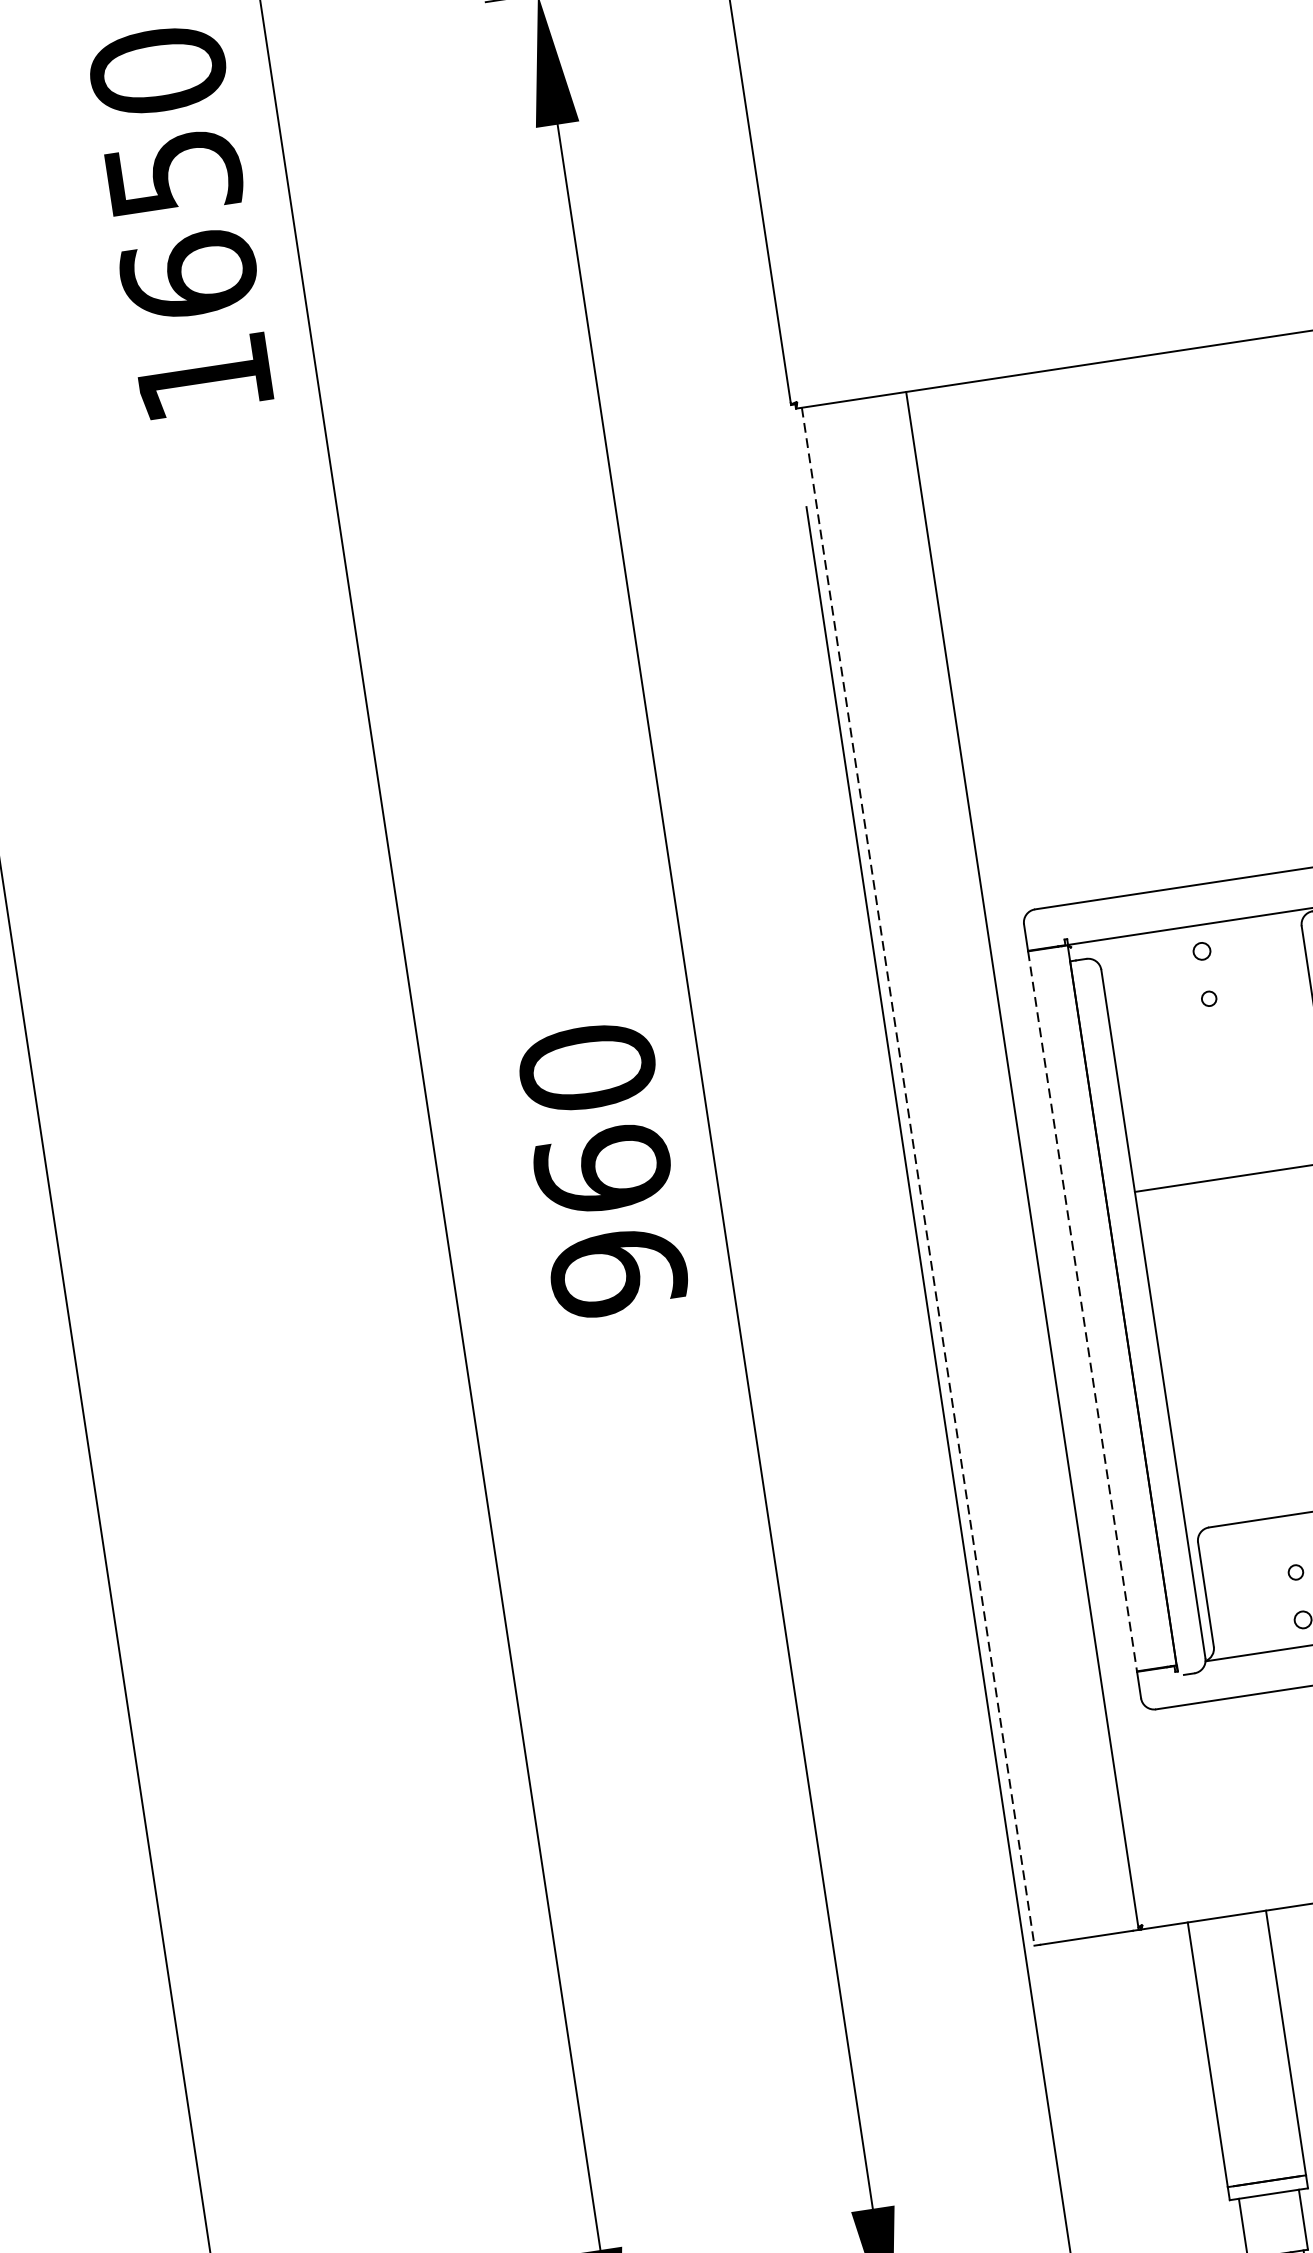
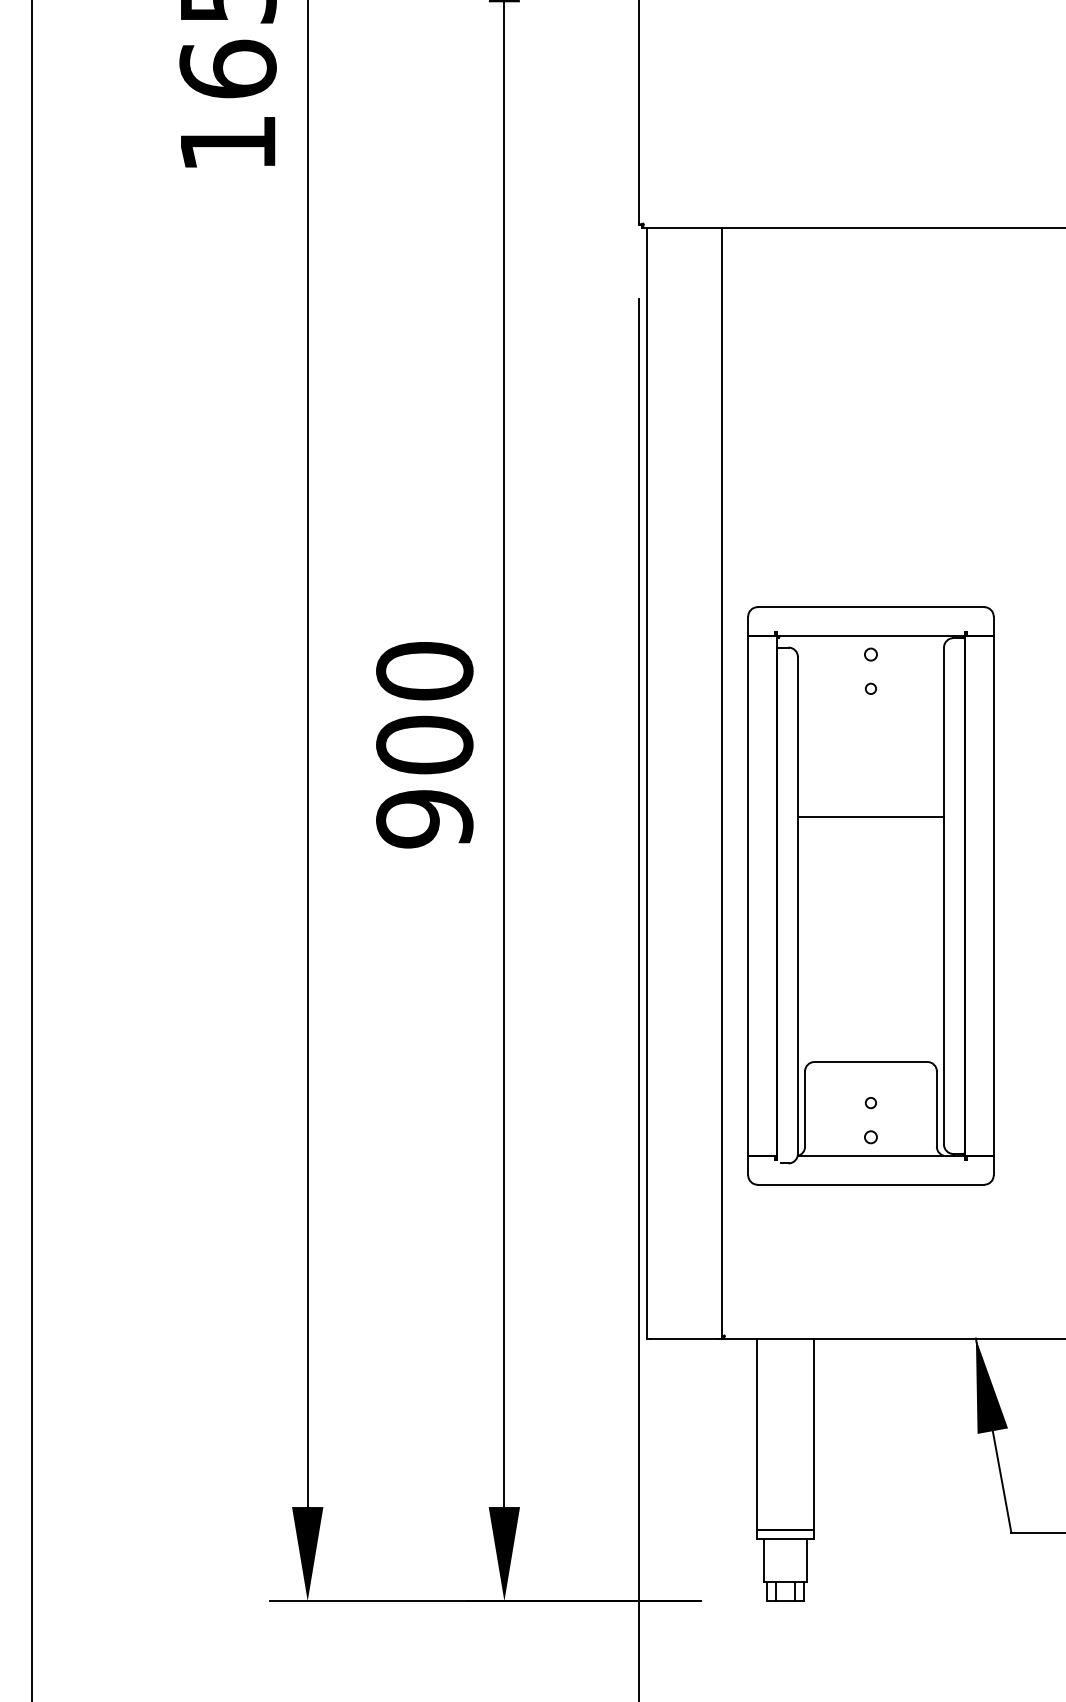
text: (602, 1169) -> (424, 744), 960 -> 900
line: (918, 1176) -> (646, 783), dashed -> solid
line: (1082, 1310) -> (748, 895), dashed -> solid

